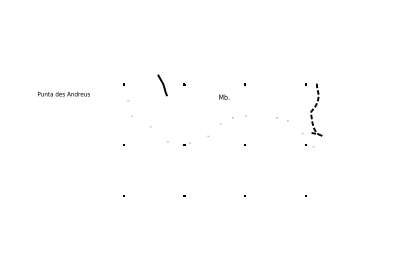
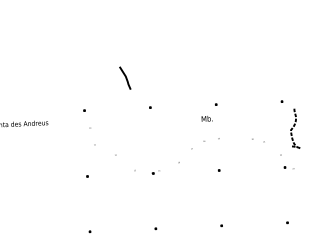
line: (162, 85) -> (125, 78), moved
text: (224, 96) -> (207, 118), moved
part: (316, 109) -> (294, 128), size x0.7

